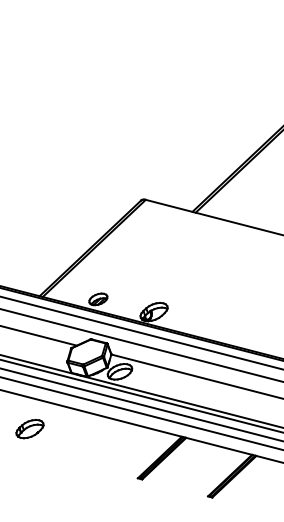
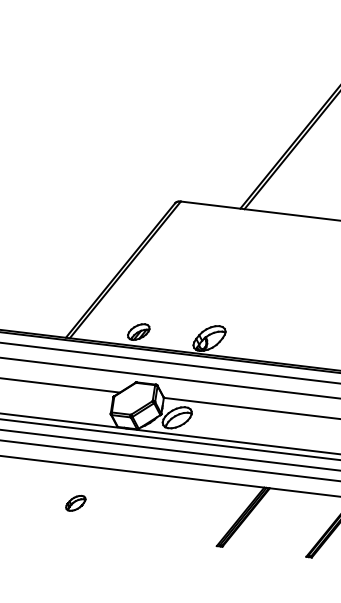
part: (29, 429) -> (75, 503), size x0.6

